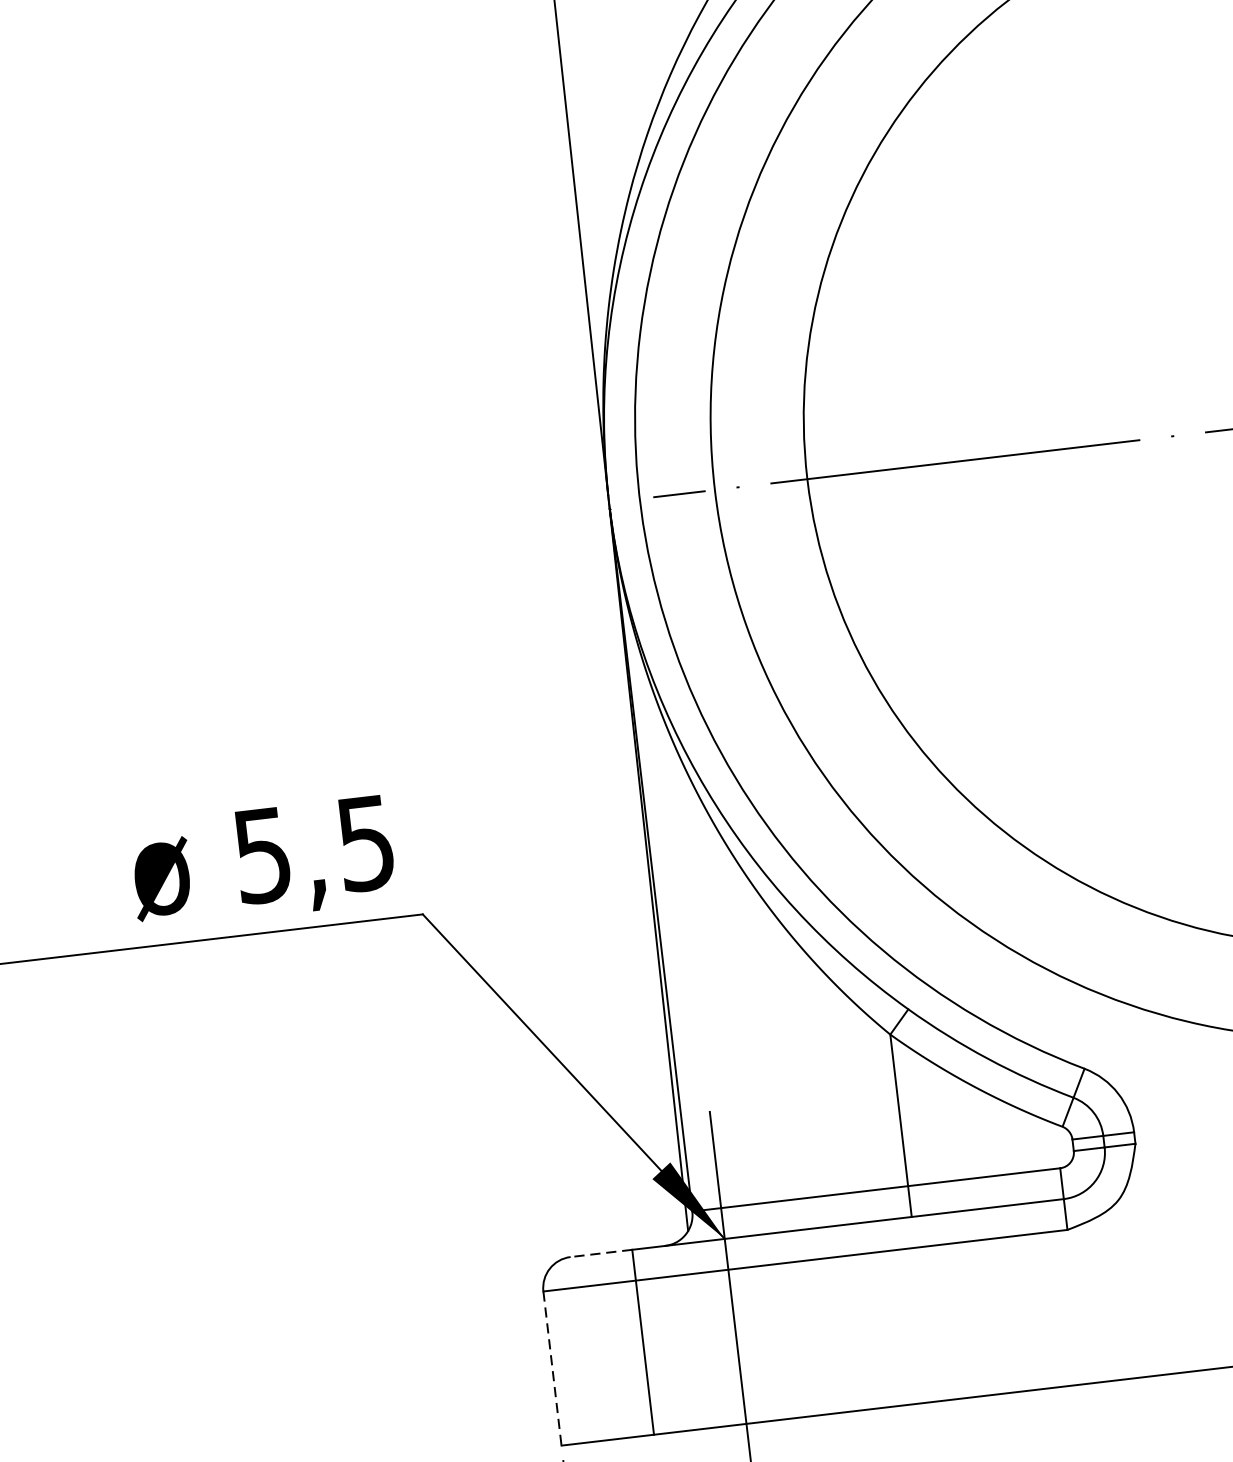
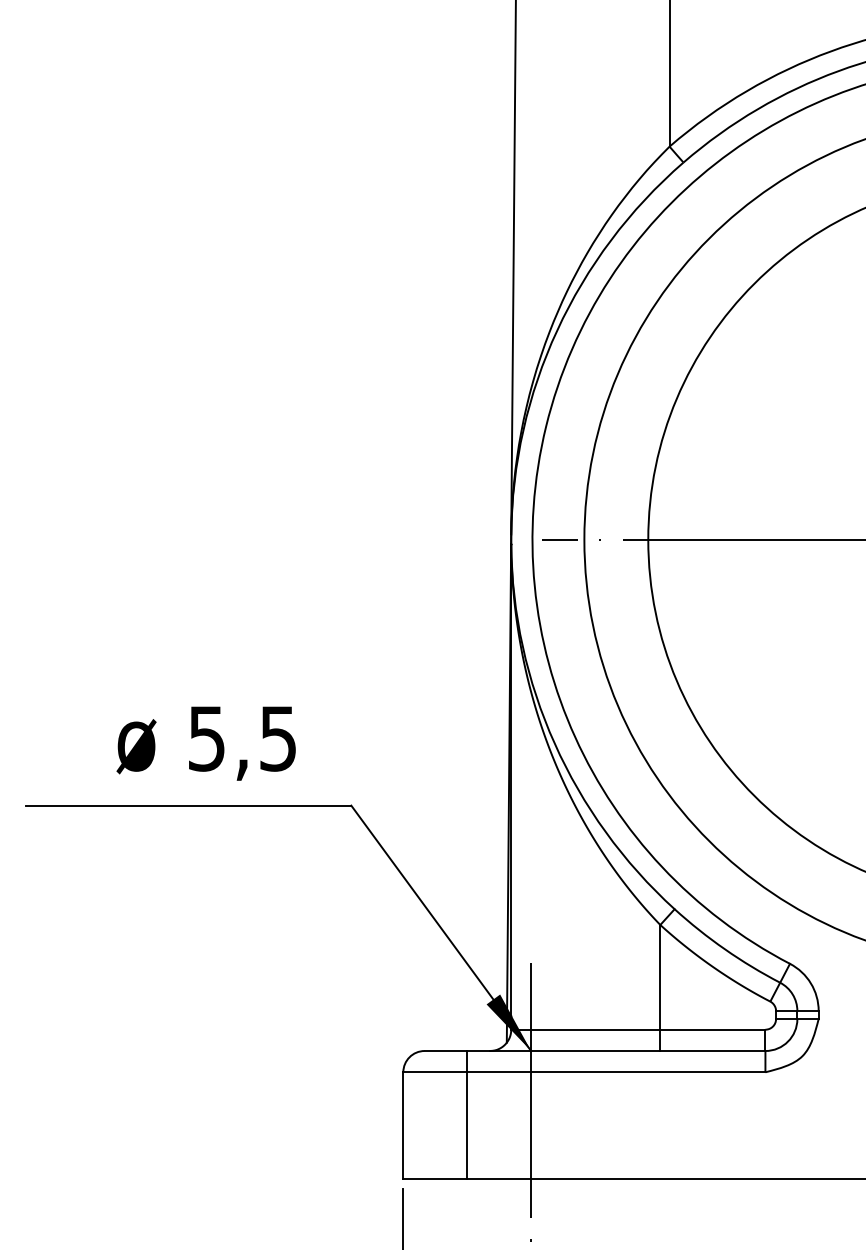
text: (261, 862) -> (205, 743), moved
line: (600, 1254) -> (445, 1051), dashed -> solid
line: (552, 1369) -> (403, 1126), dashed -> solid

